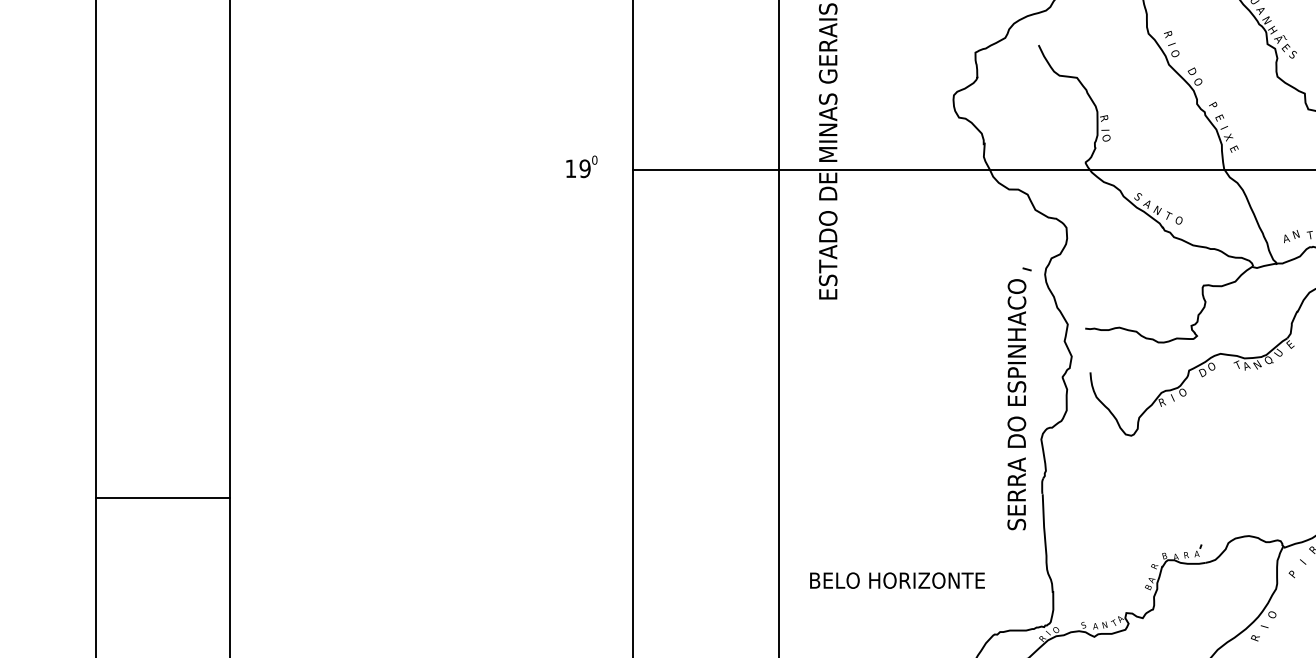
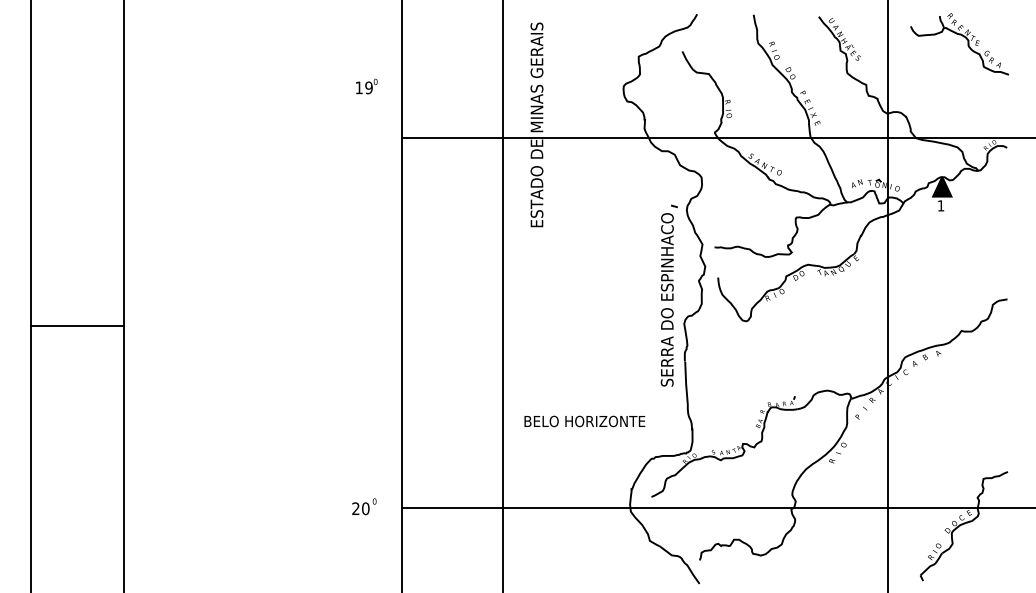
text: (581, 166) -> (366, 86), moved
line: (163, 498) -> (77, 326), moved

